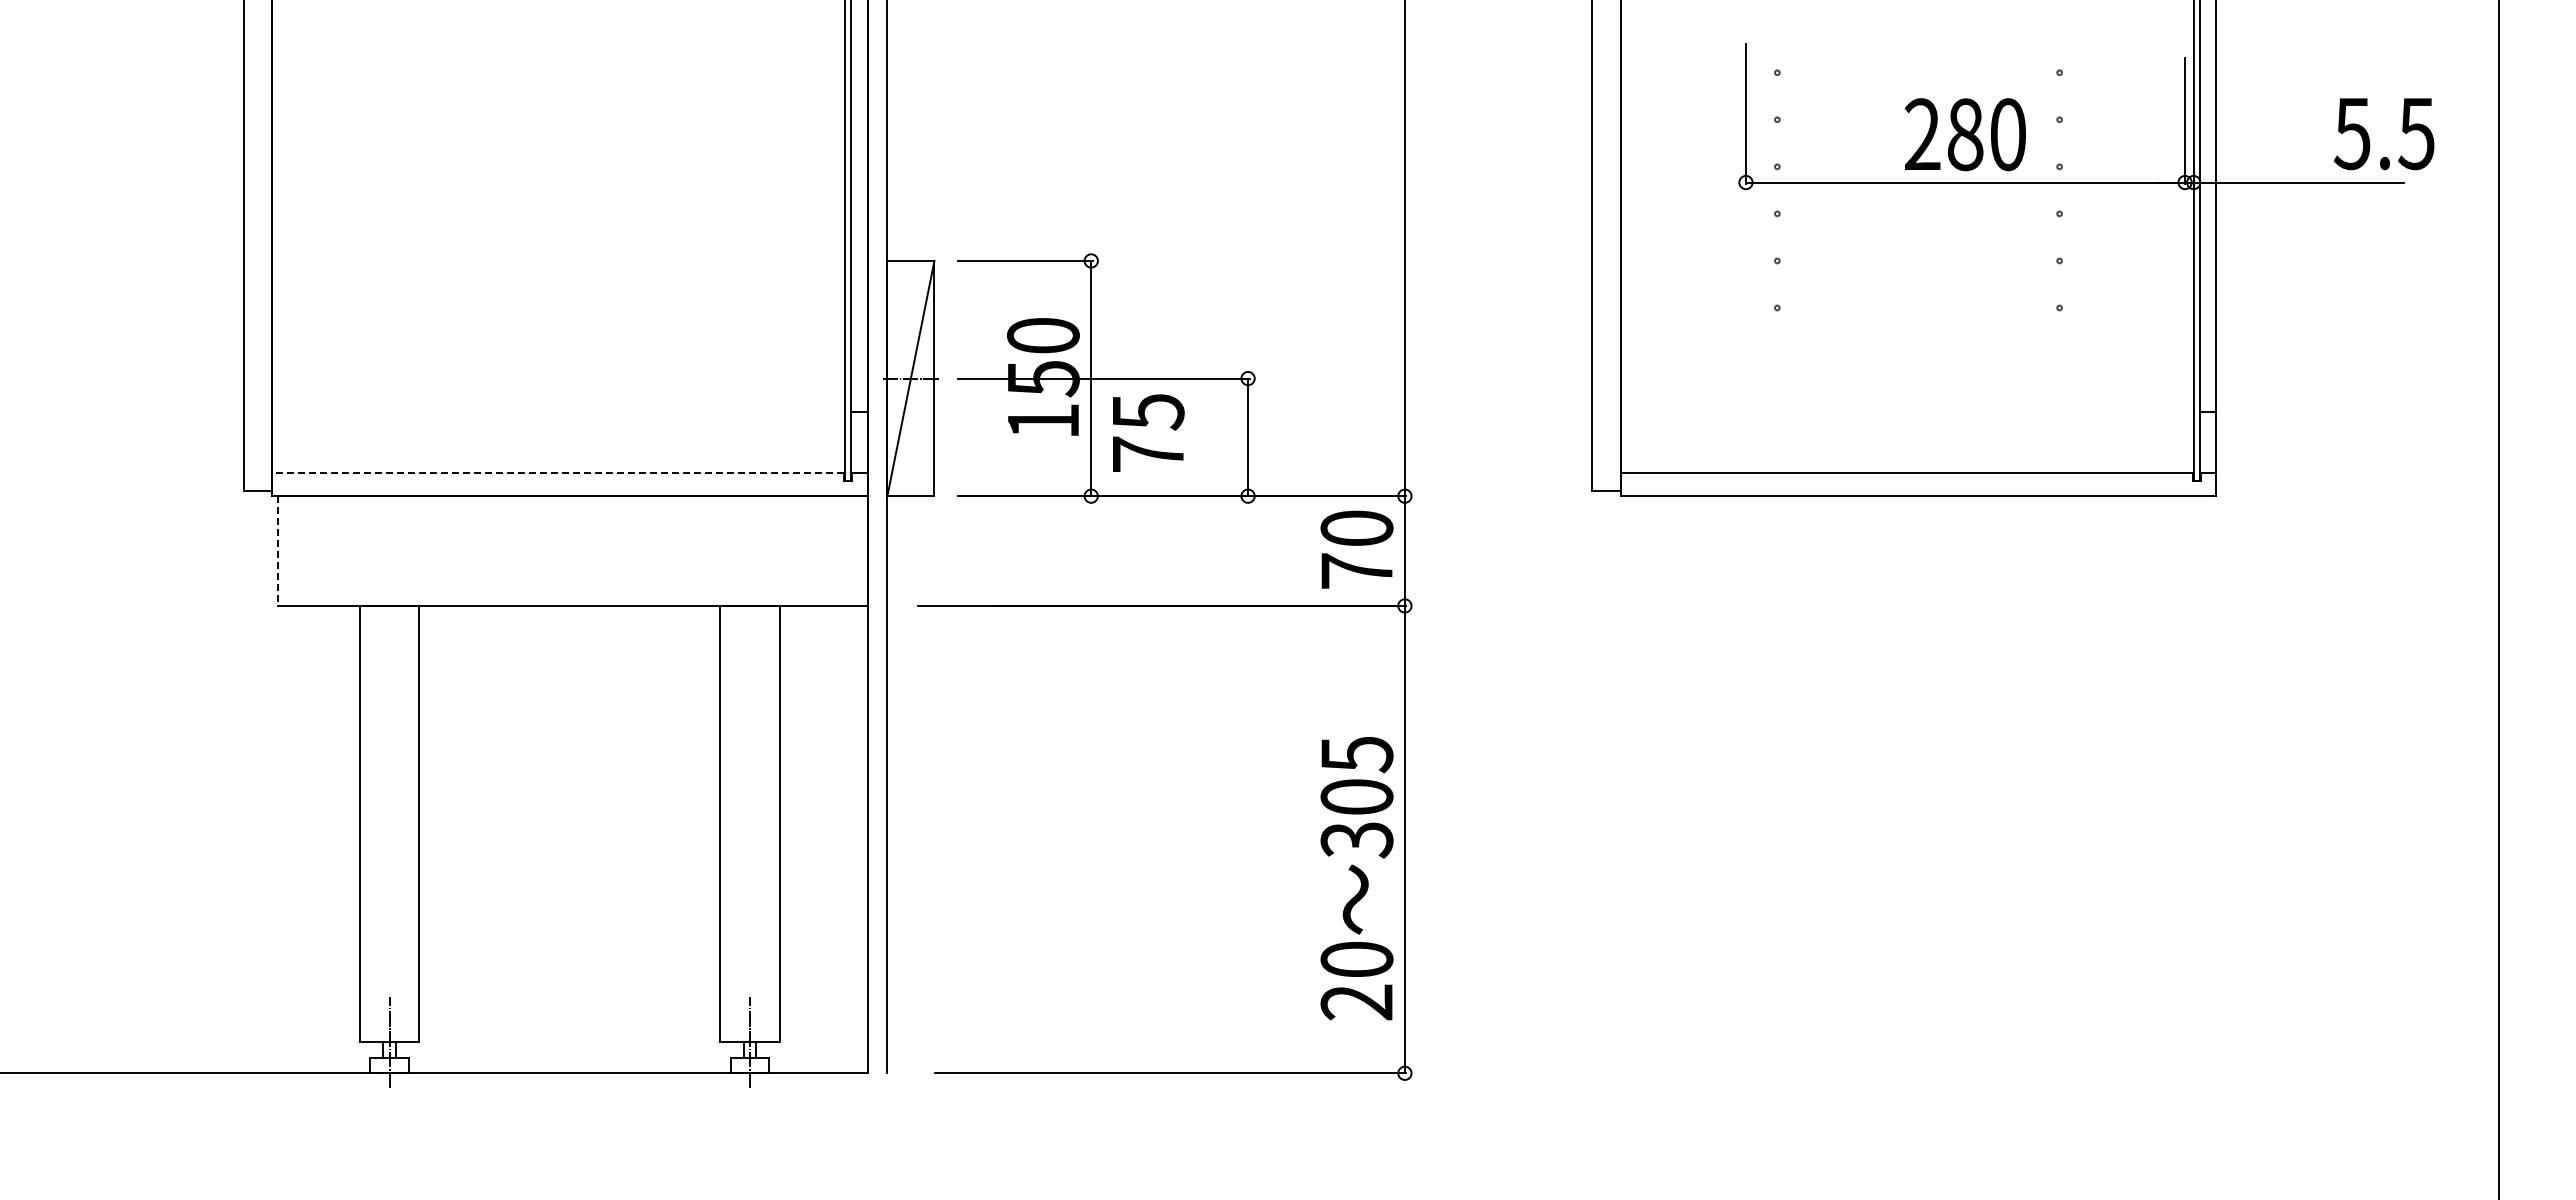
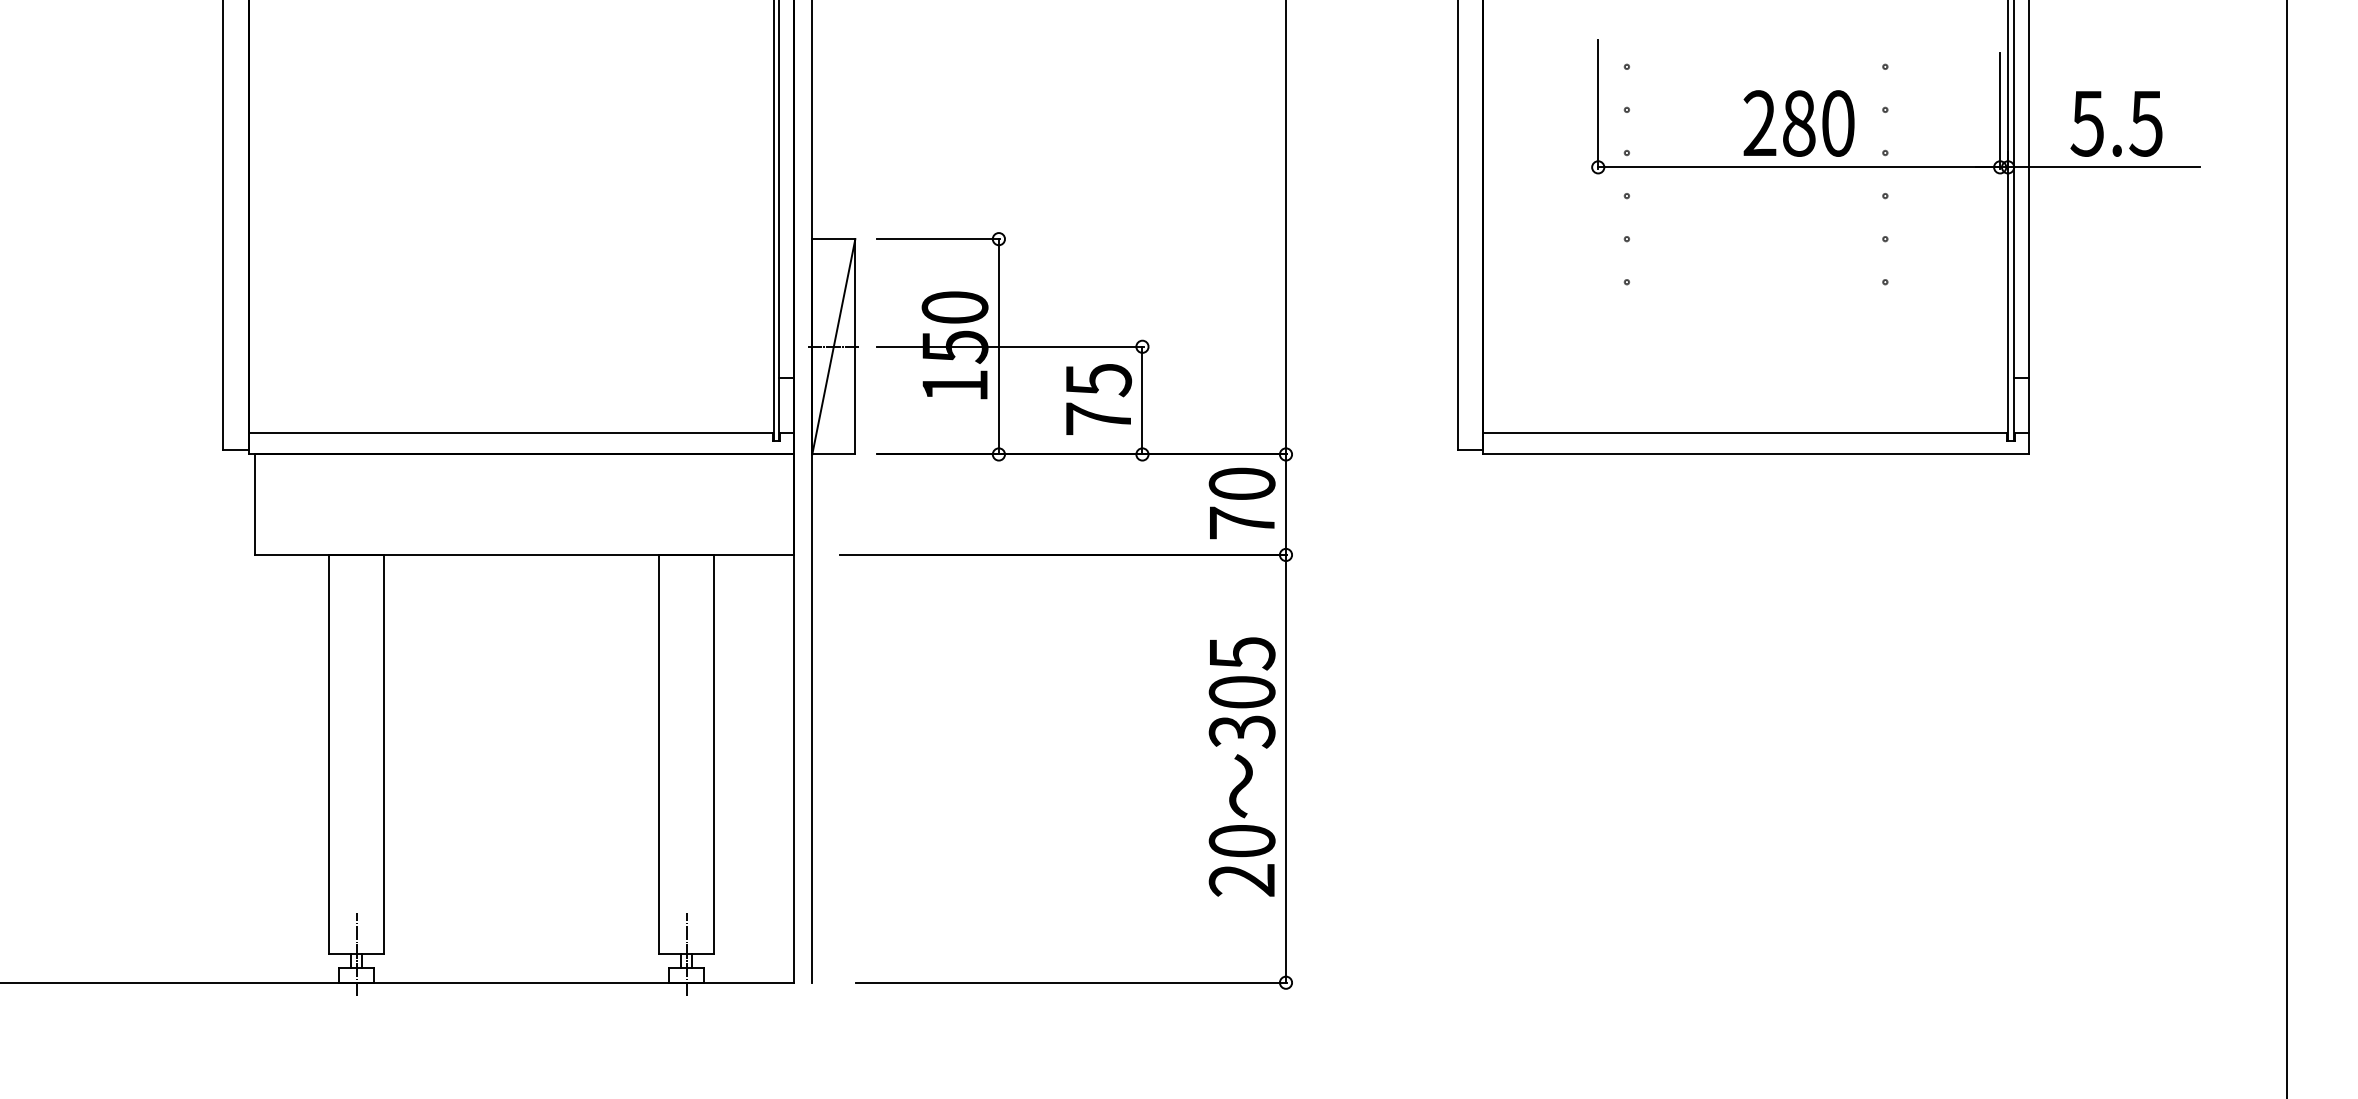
text: (2383, 134) -> (2115, 124), moved
text: (1148, 432) -> (1098, 398), moved
line: (557, 472) -> (510, 432), dashed -> solid
line: (278, 551) -> (254, 505), dashed -> solid
text: (1356, 878) -> (1241, 766), moved

